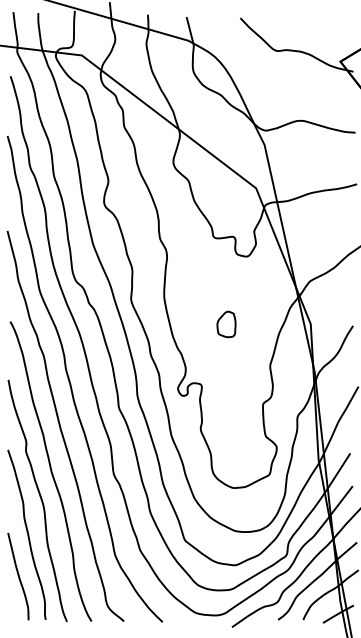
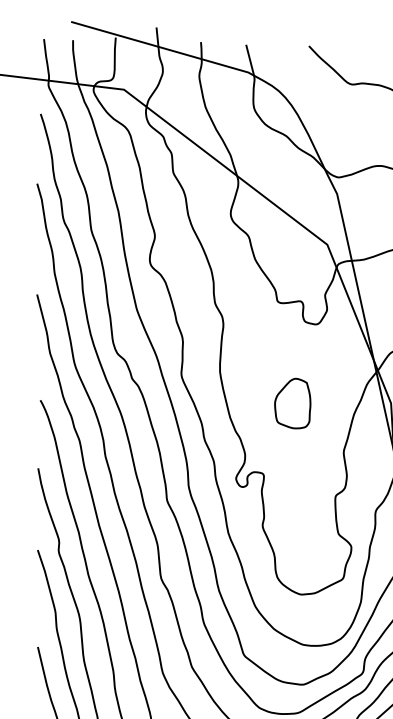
part: (226, 324) -> (292, 403), size x1.67

